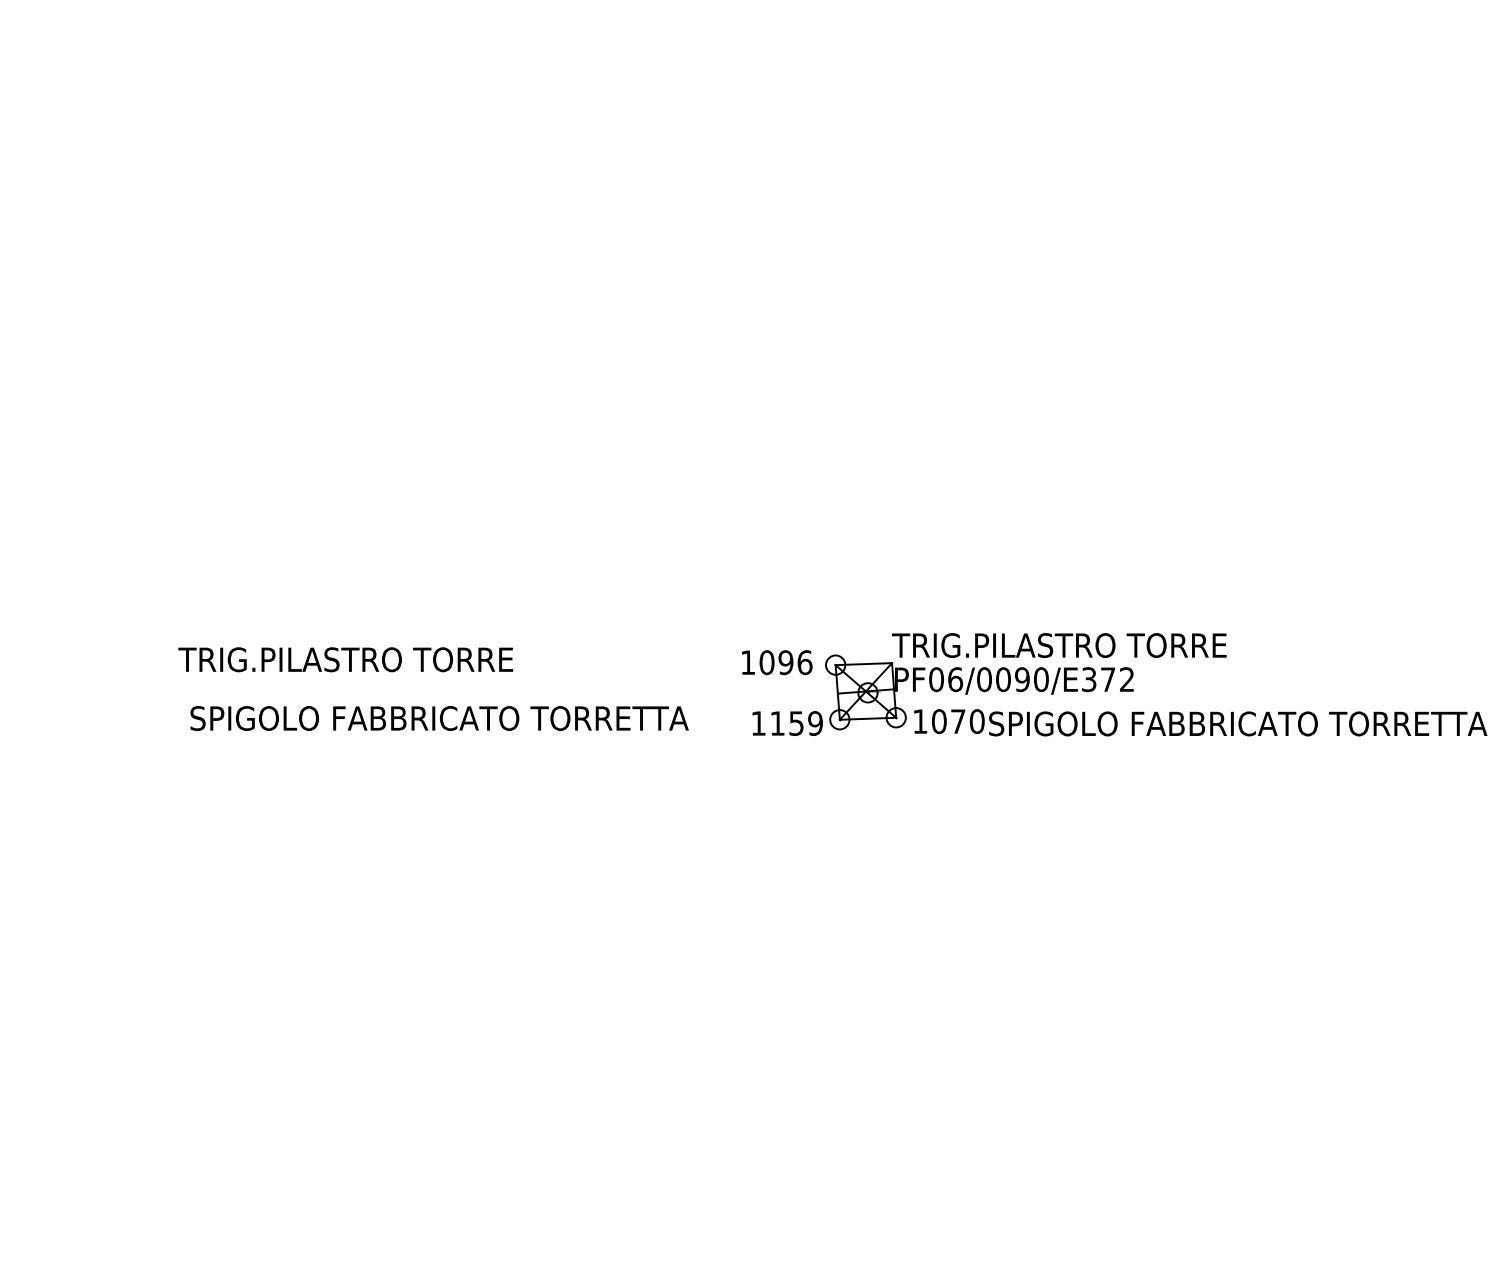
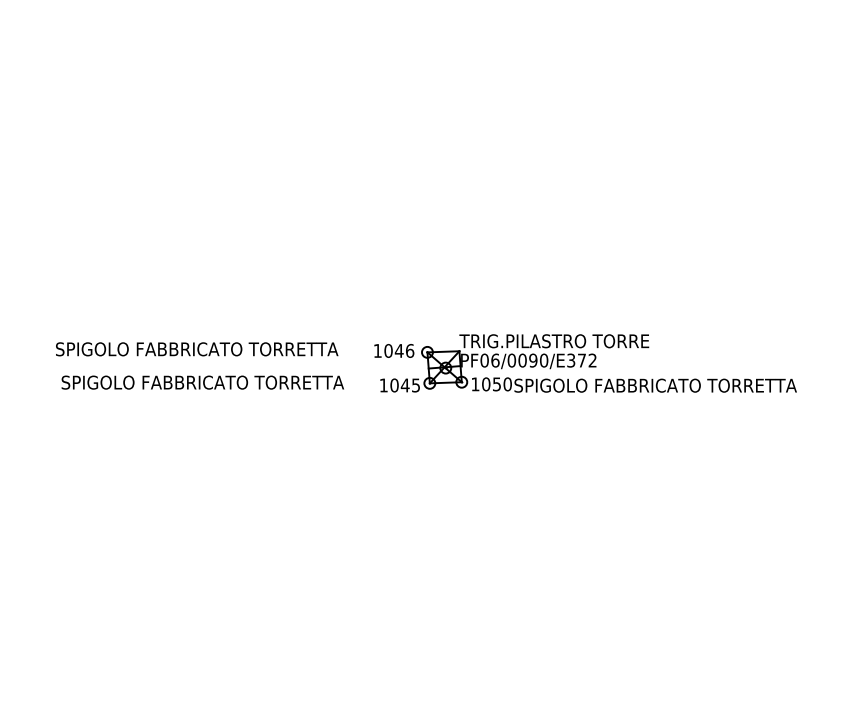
text: (428, 660) -> (196, 349), TRIG.PILASTRO TORRE -> SPIGOLO FABBRICATO TORRETTA
text: (784, 661) -> (398, 350), 1096 -> 1046
text: (957, 721) -> (496, 384), 1070 -> 1050
text: (796, 723) -> (405, 385), 1159 -> 1045

